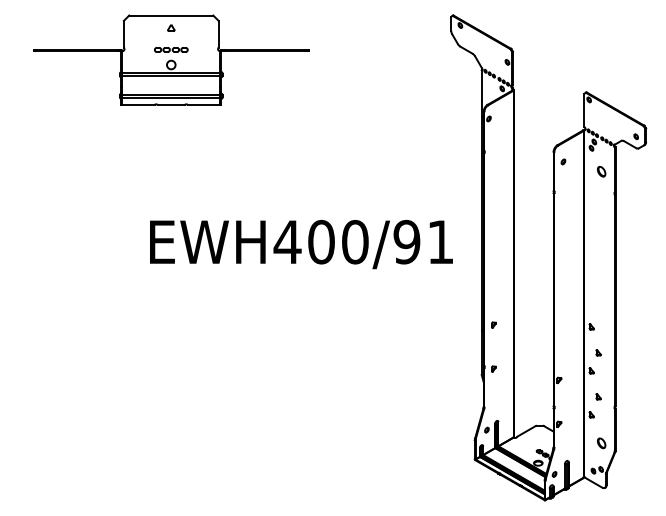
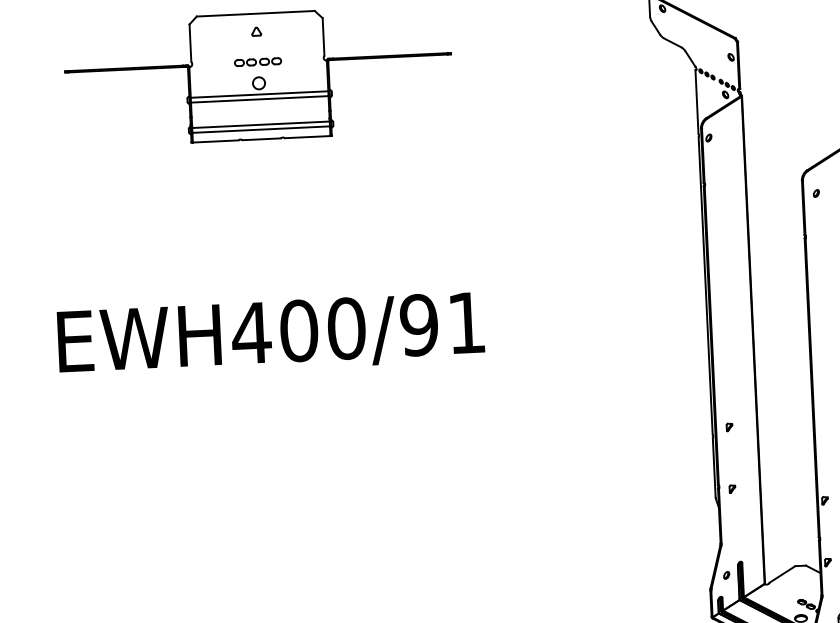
text: (301, 244) -> (271, 335), moved

